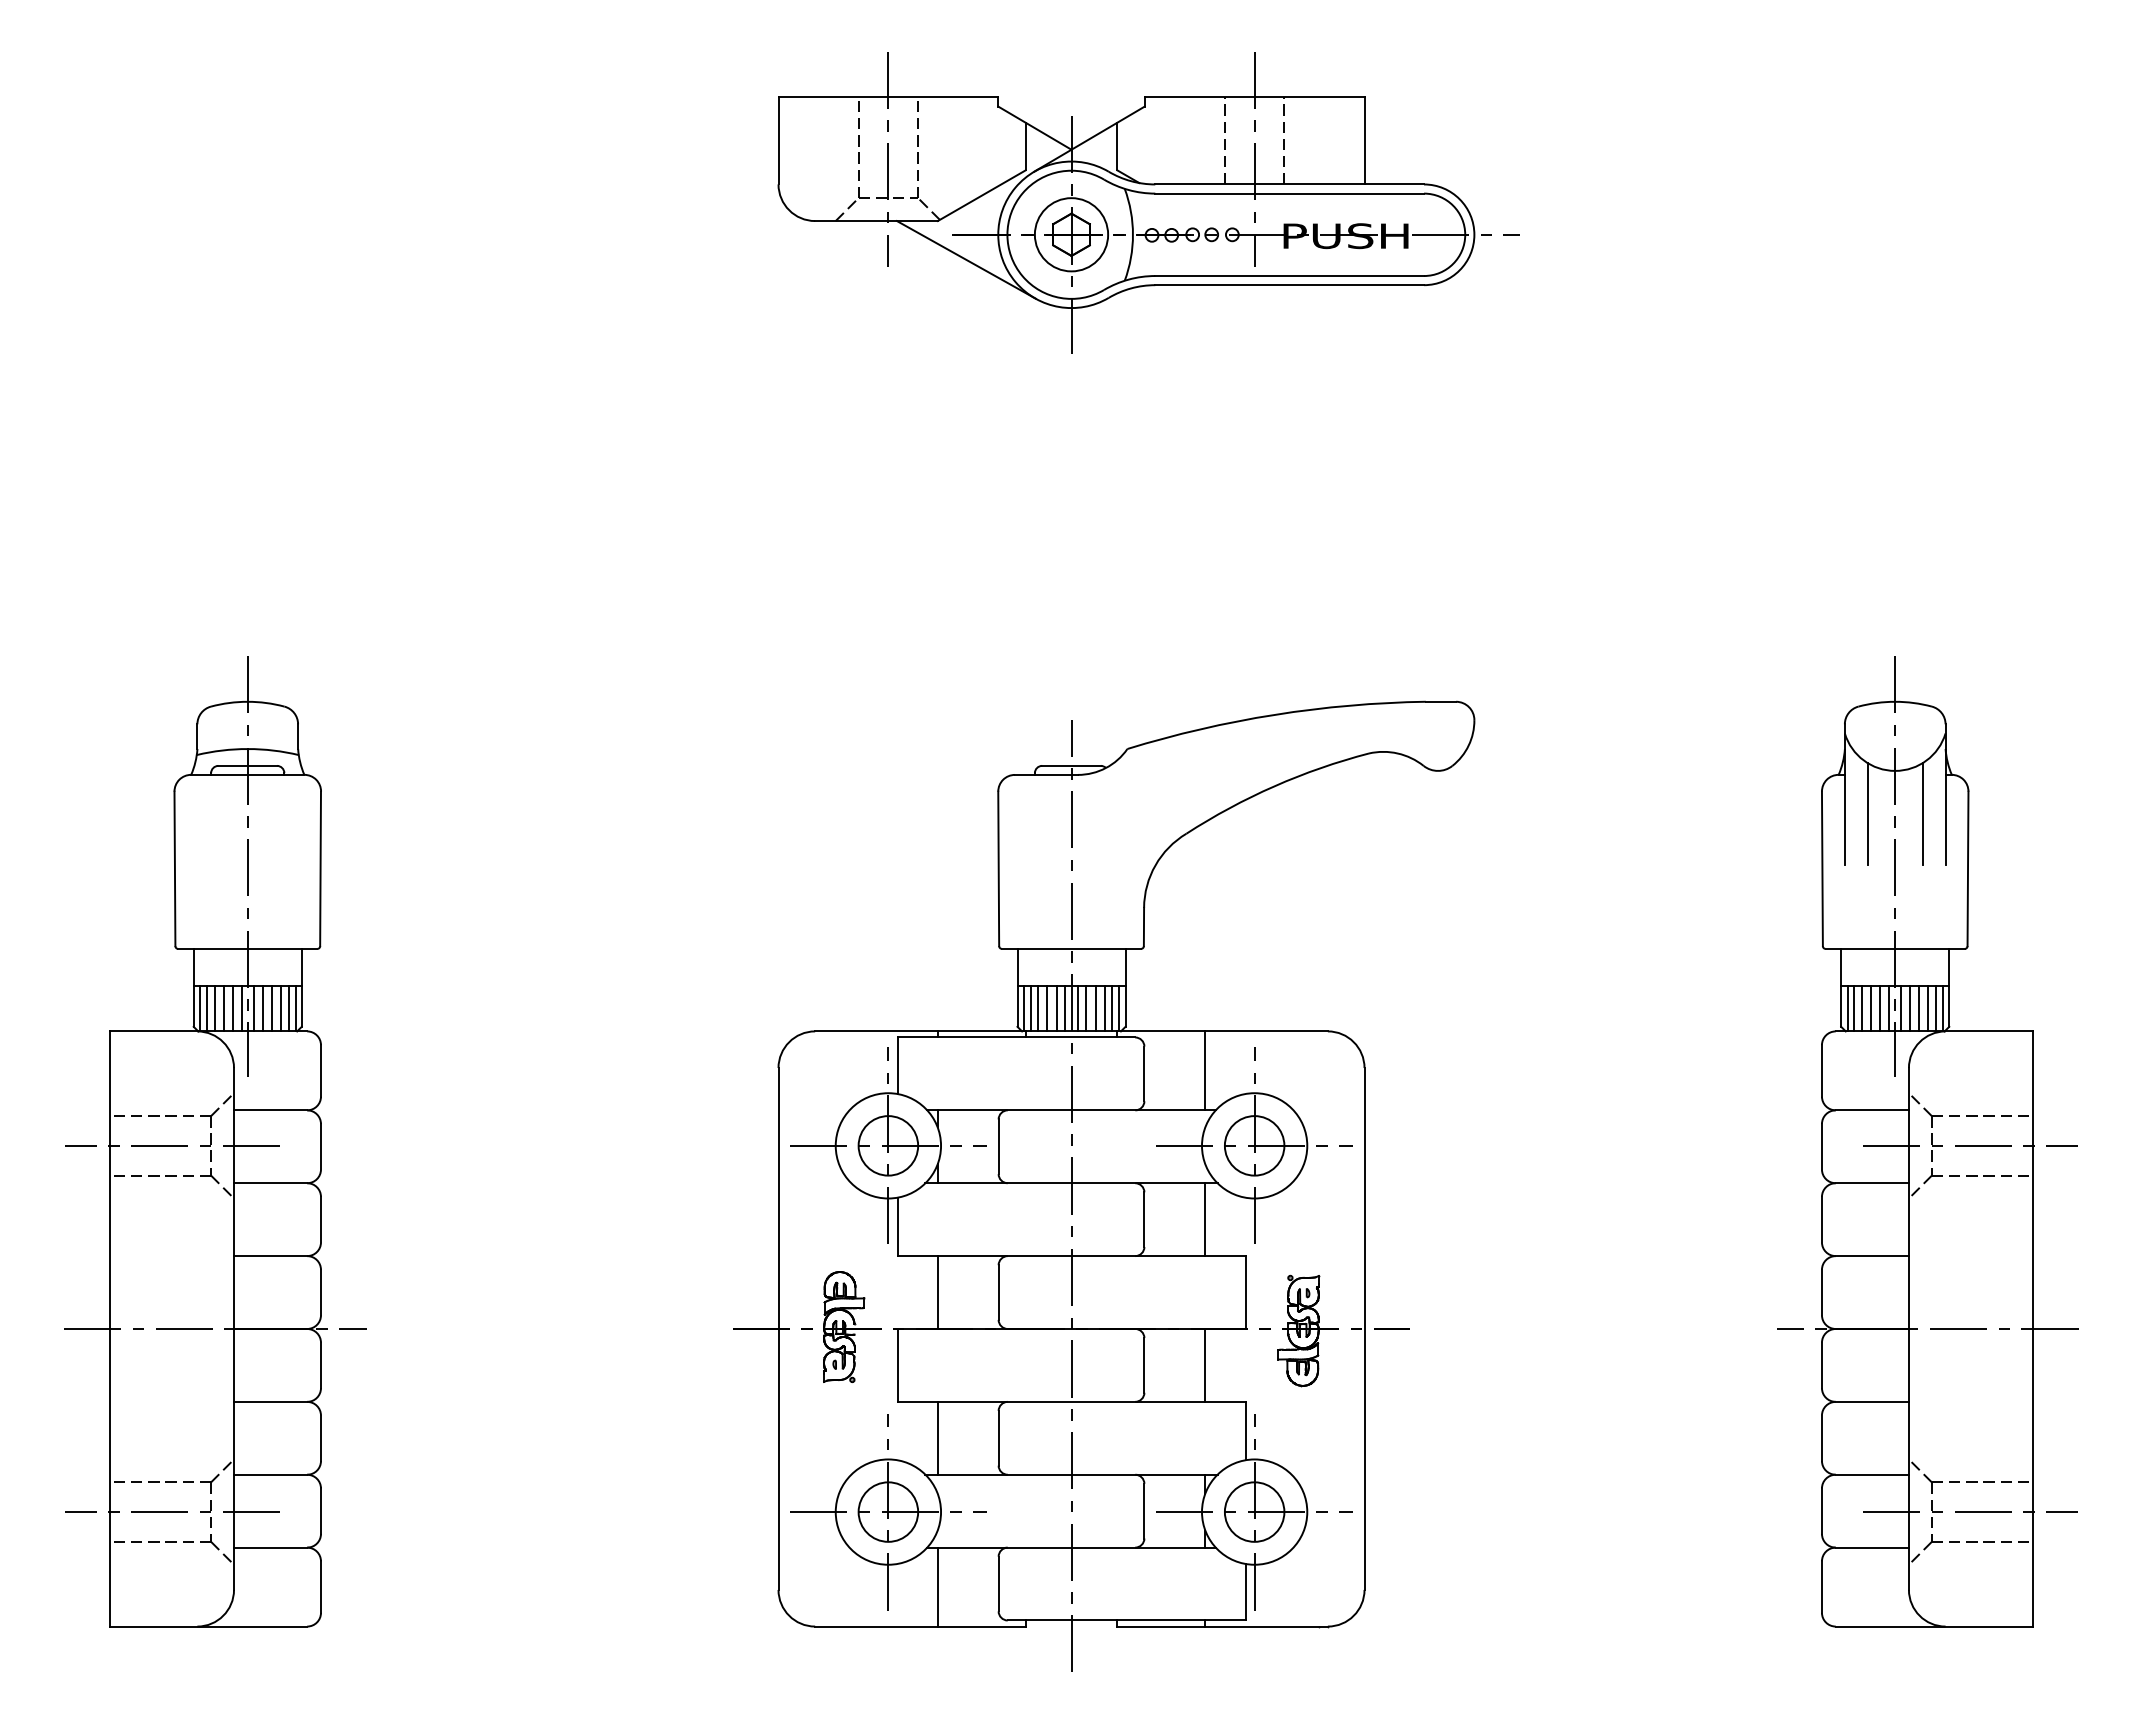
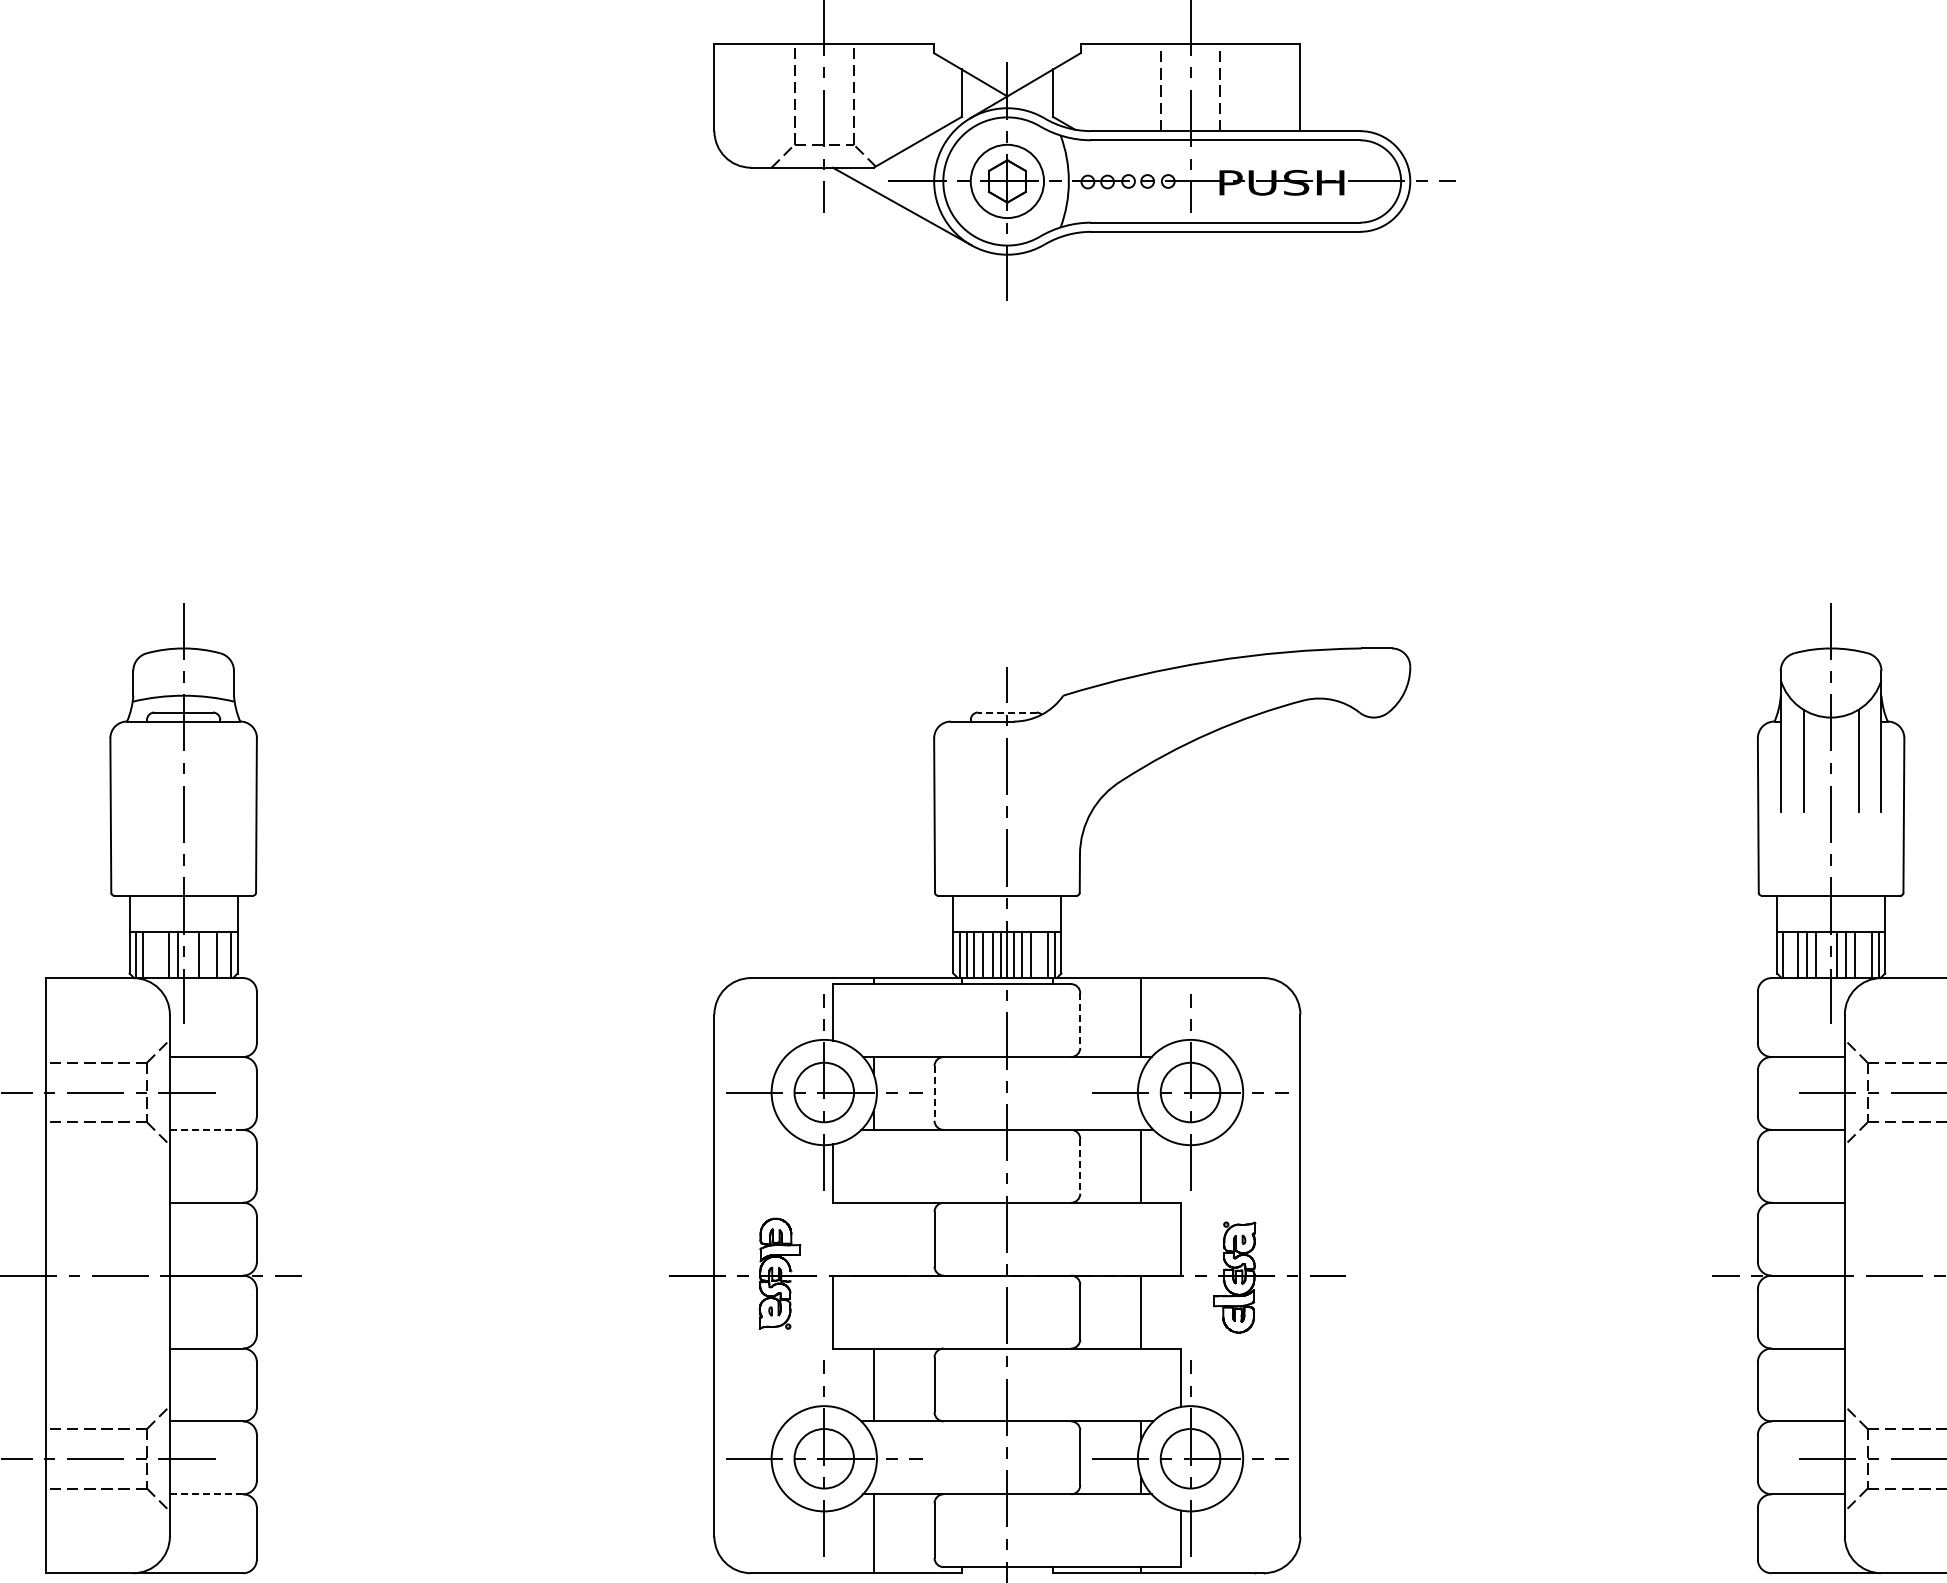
line: (1071, 765) -> (1007, 712), solid -> dashed
line: (214, 1008) -> (150, 955), removed
line: (223, 1008) -> (159, 955), removed
line: (253, 1008) -> (189, 955), removed
line: (271, 1008) -> (207, 955), removed
line: (288, 1008) -> (224, 955), removed
line: (1104, 1008) -> (1040, 955), removed
line: (1854, 1008) -> (1790, 955), removed
line: (1889, 1008) -> (1825, 955), removed
line: (1928, 1008) -> (1864, 955), removed
line: (1144, 1074) -> (1080, 1021), solid -> dashed
line: (998, 1147) -> (934, 1094), solid -> dashed
line: (270, 1183) -> (206, 1130), solid -> dashed
line: (1144, 1220) -> (1080, 1167), solid -> dashed
line: (937, 1292) -> (873, 1239), removed
line: (270, 1547) -> (206, 1494), solid -> dashed

